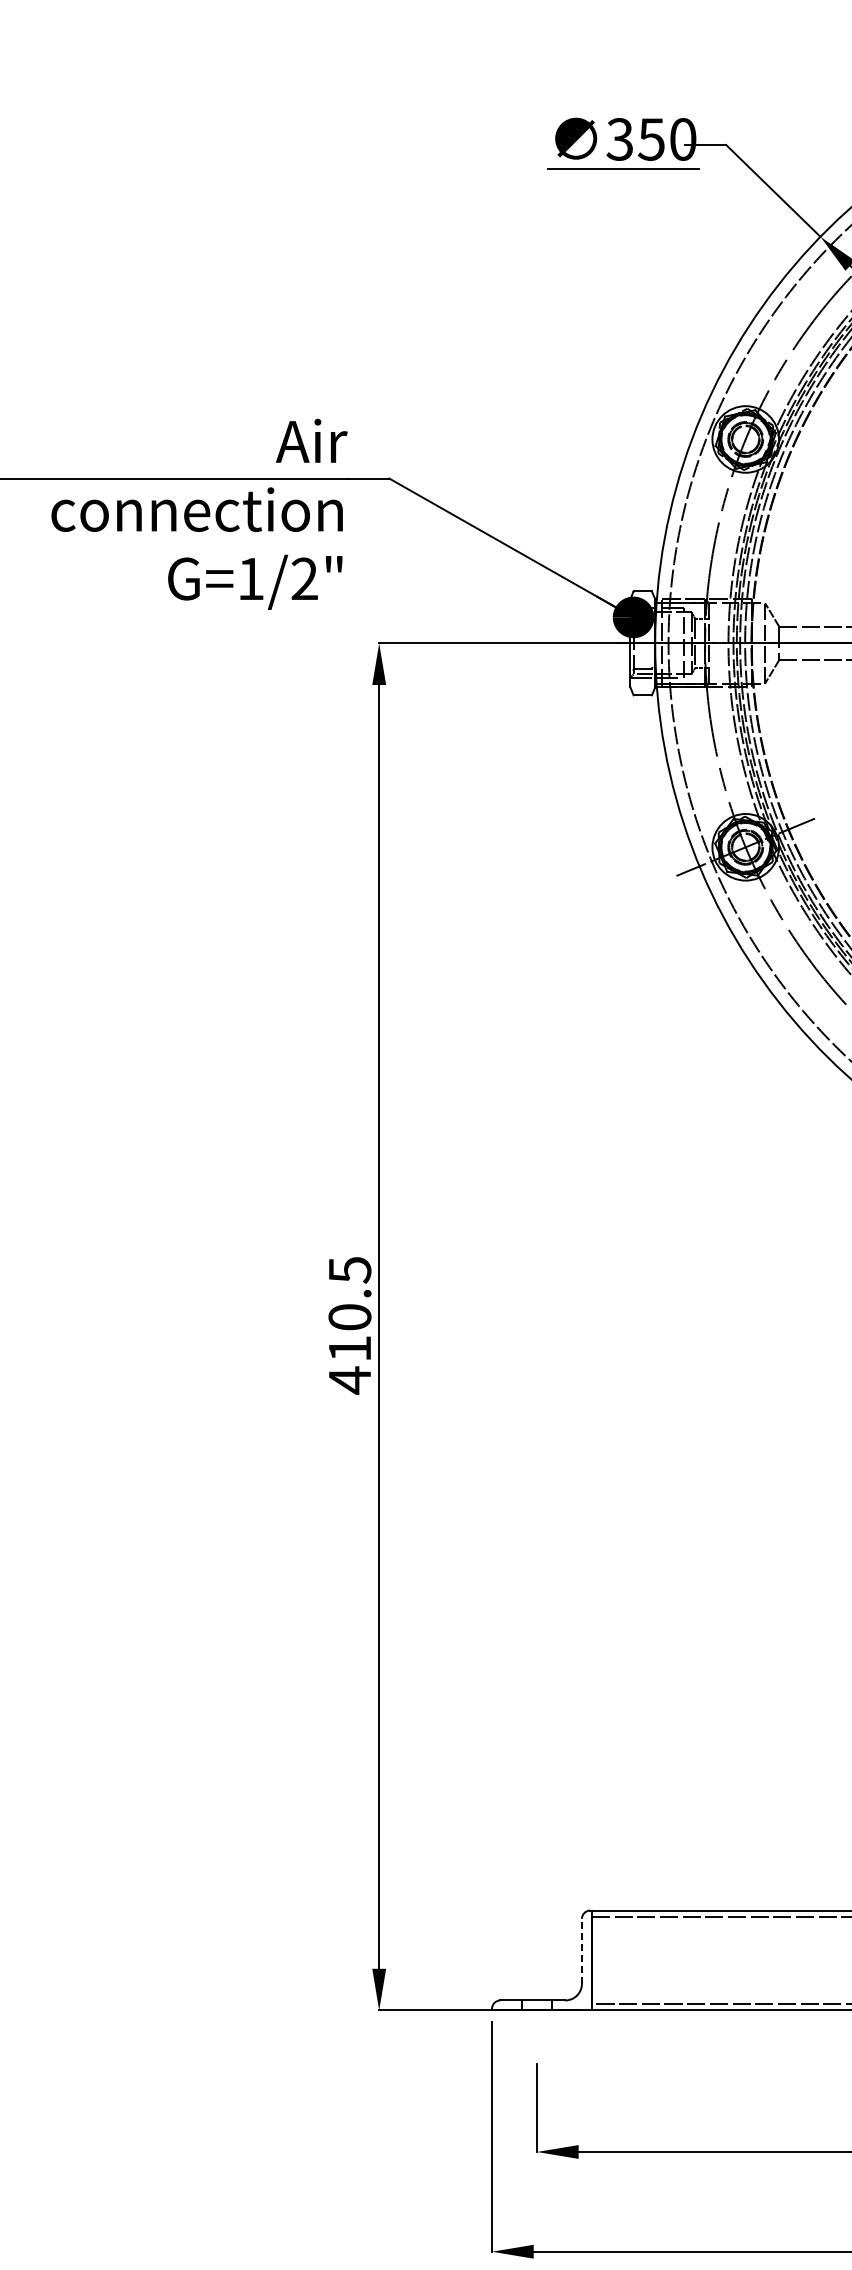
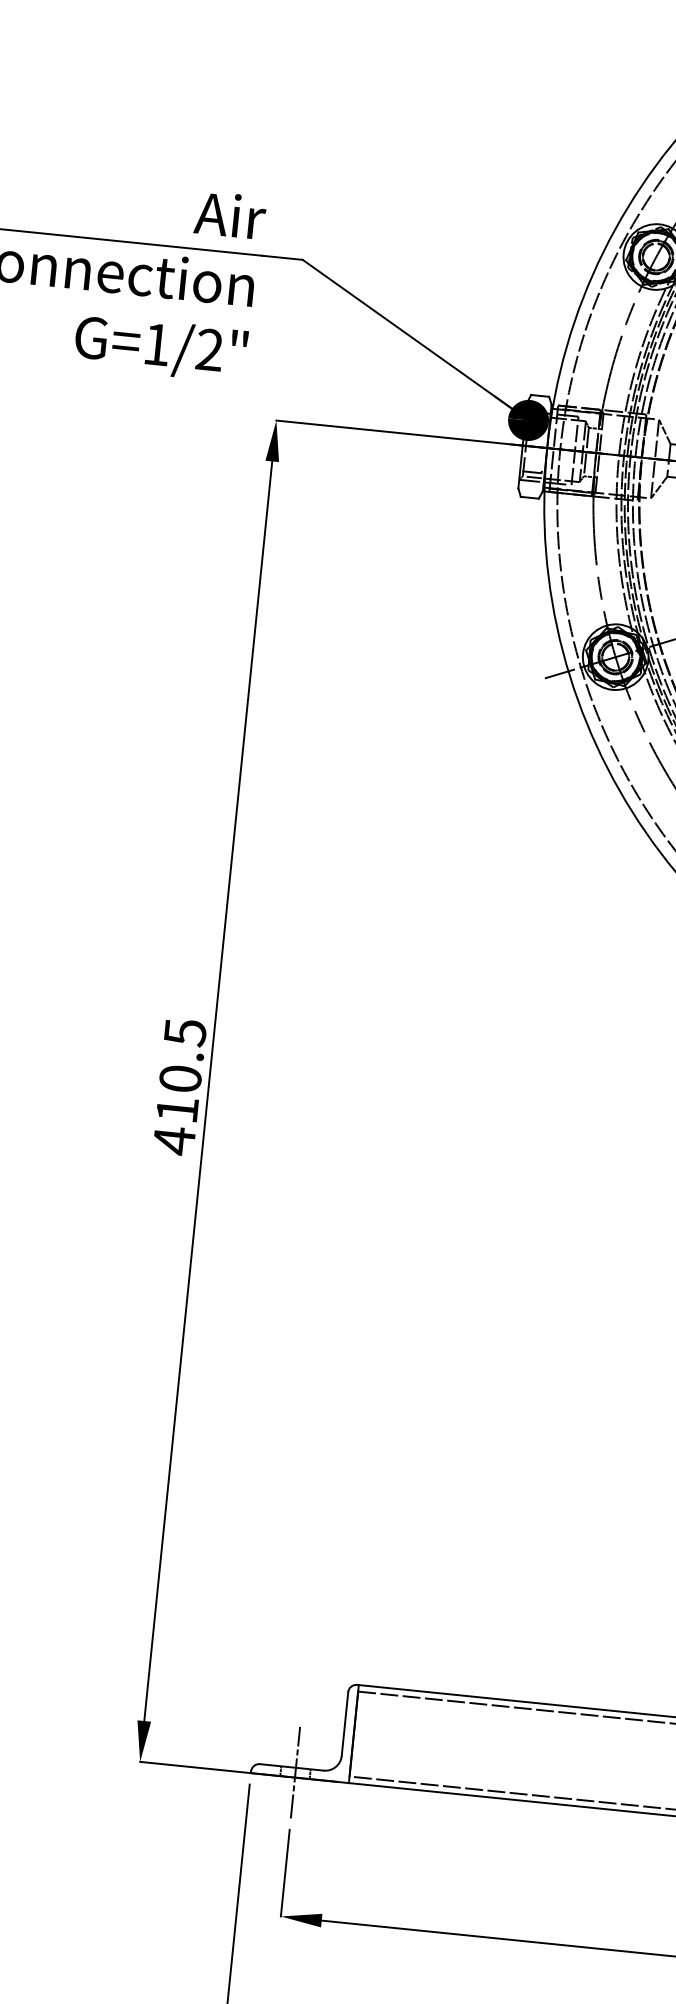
line: (581, 1950) -> (344, 1723), dashed -> solid
line: (537, 2005) -> (295, 1772), added

